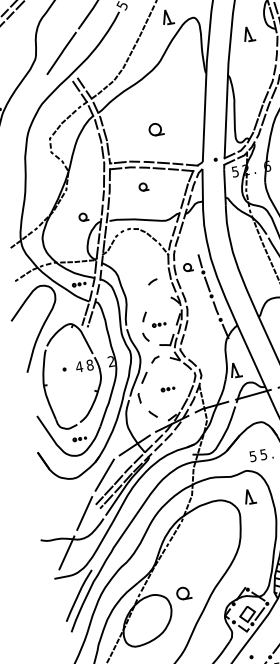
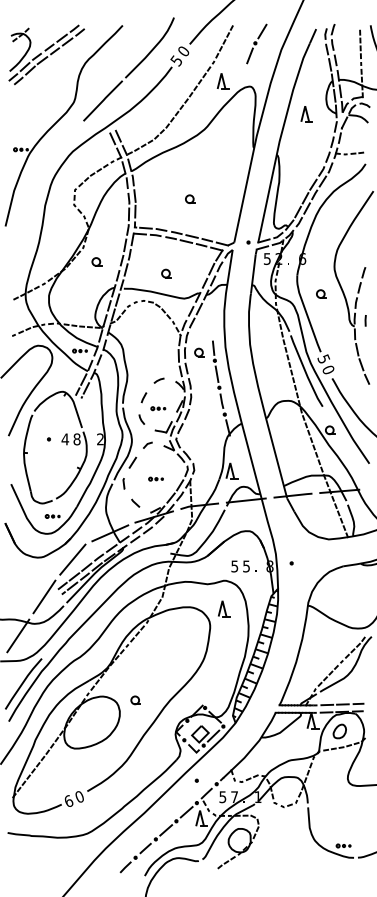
part: (156, 128) -> (190, 198), size x0.62
part: (143, 186) -> (166, 273), moved
part: (83, 216) -> (96, 261), moved
line: (152, 281) -> (158, 380), moved
part: (183, 593) -> (135, 700), size x0.62

